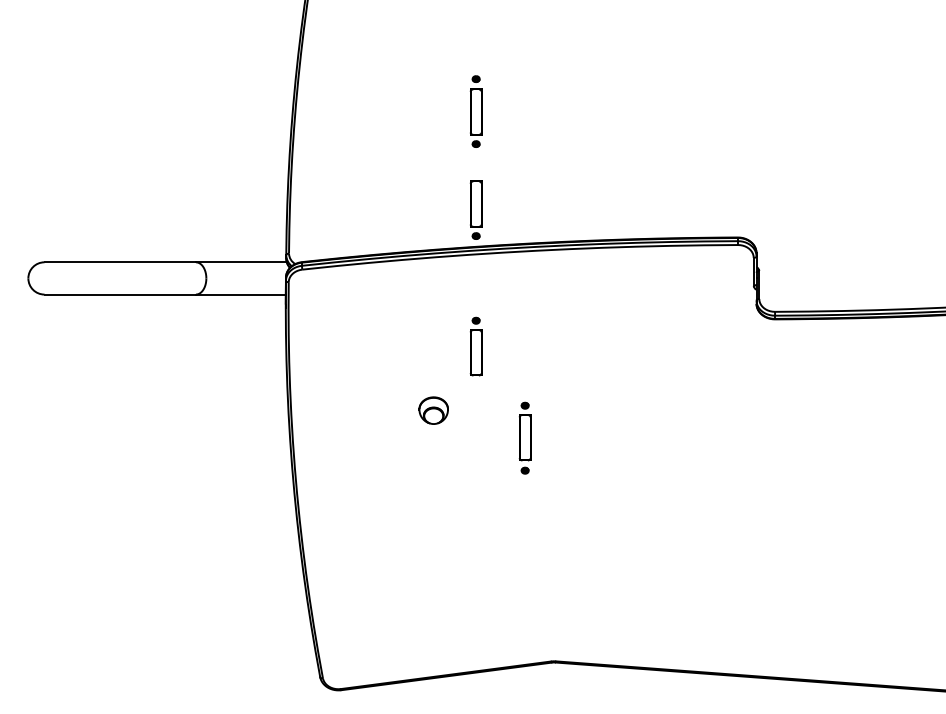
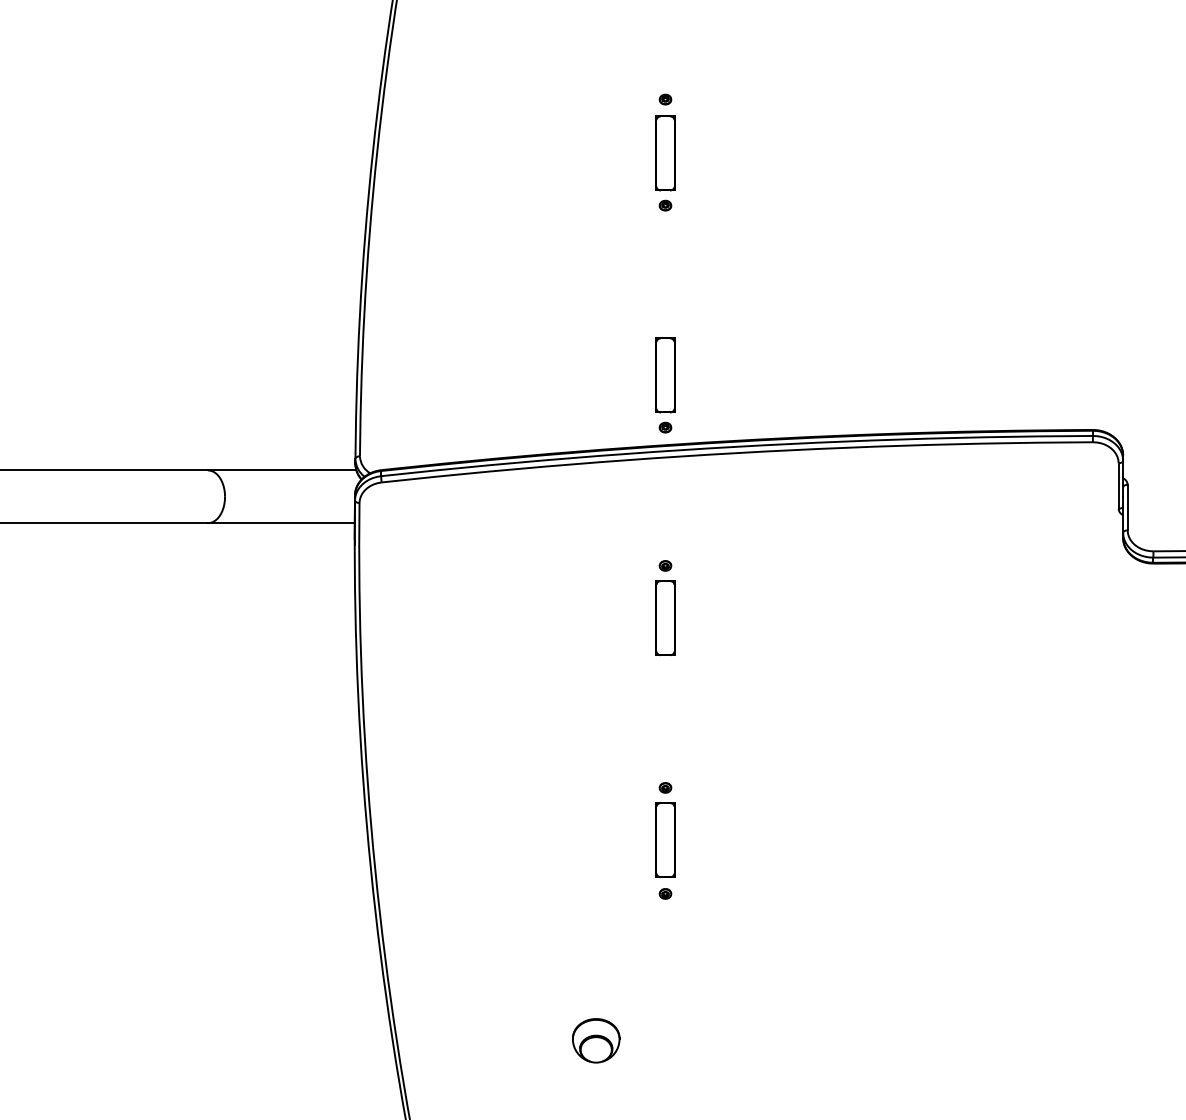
part: (475, 111) -> (664, 152), moved
part: (433, 410) -> (595, 1040), moved
part: (524, 437) -> (664, 839), moved

